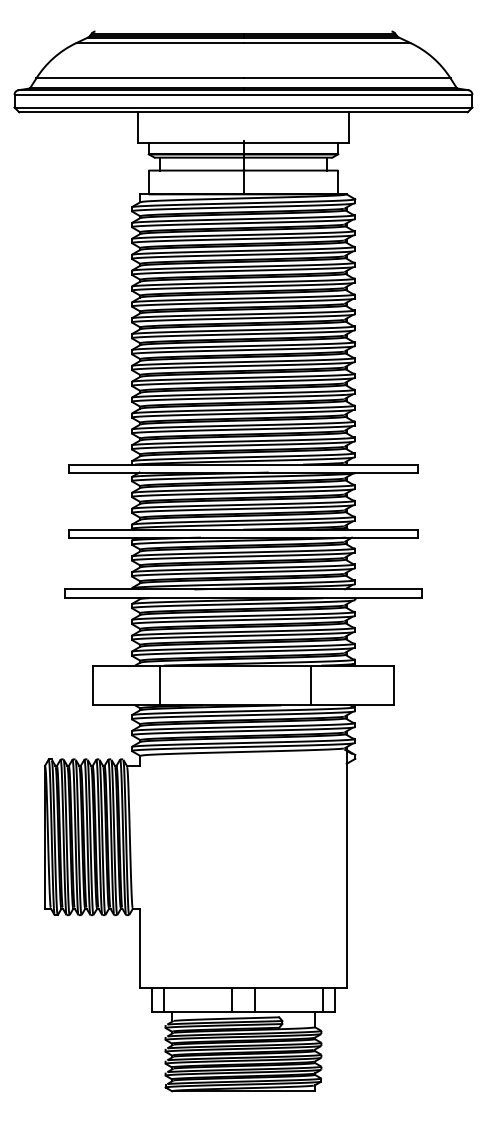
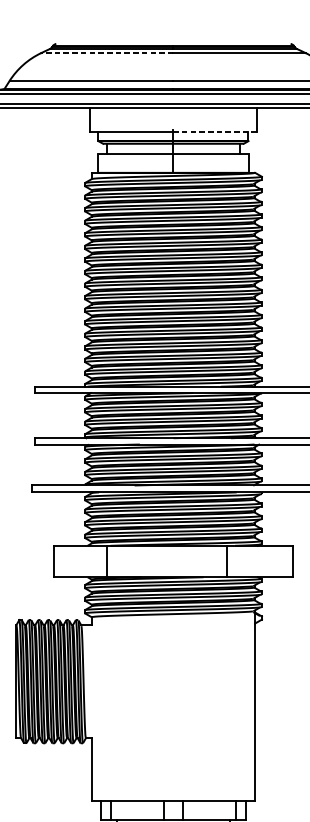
line: (159, 42) -> (107, 52), solid -> dashed
line: (296, 143) -> (215, 132), solid -> dashed

